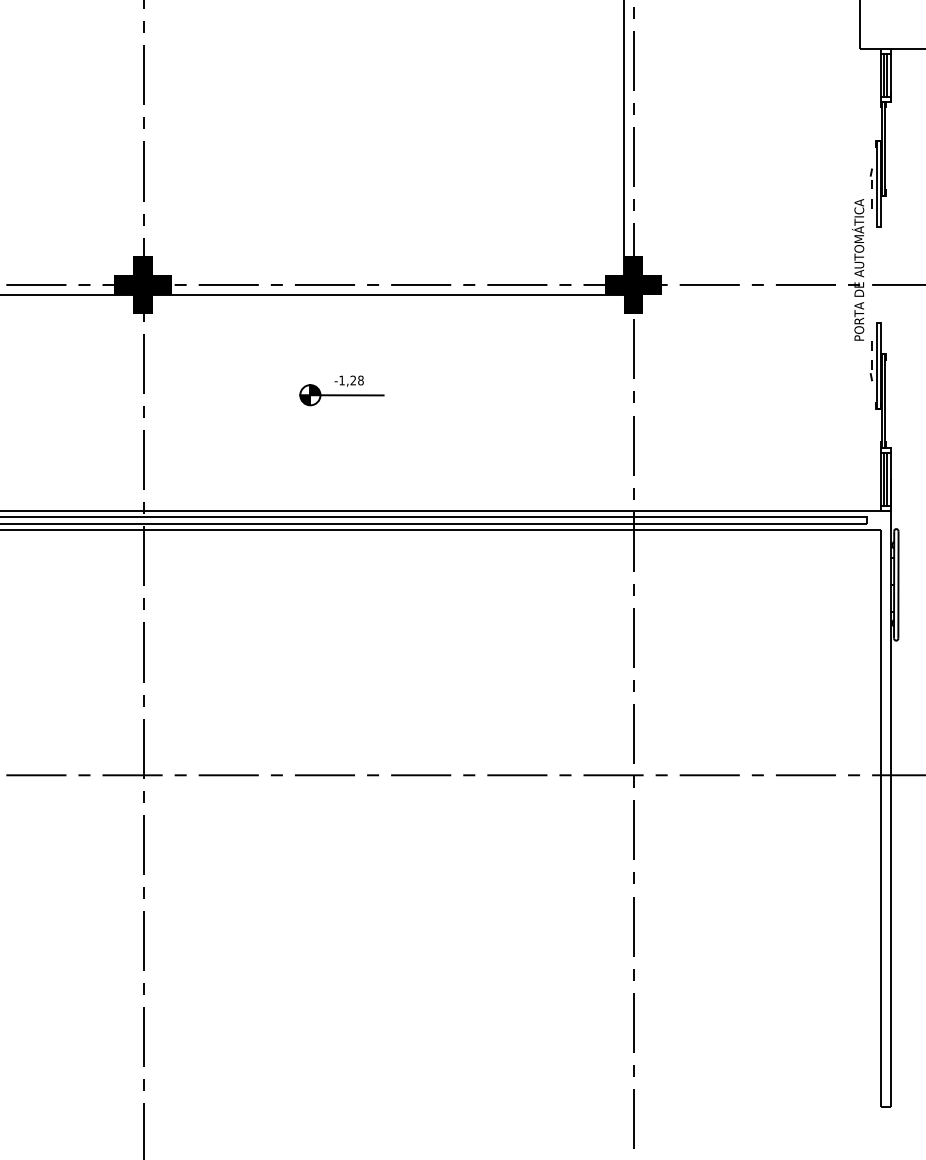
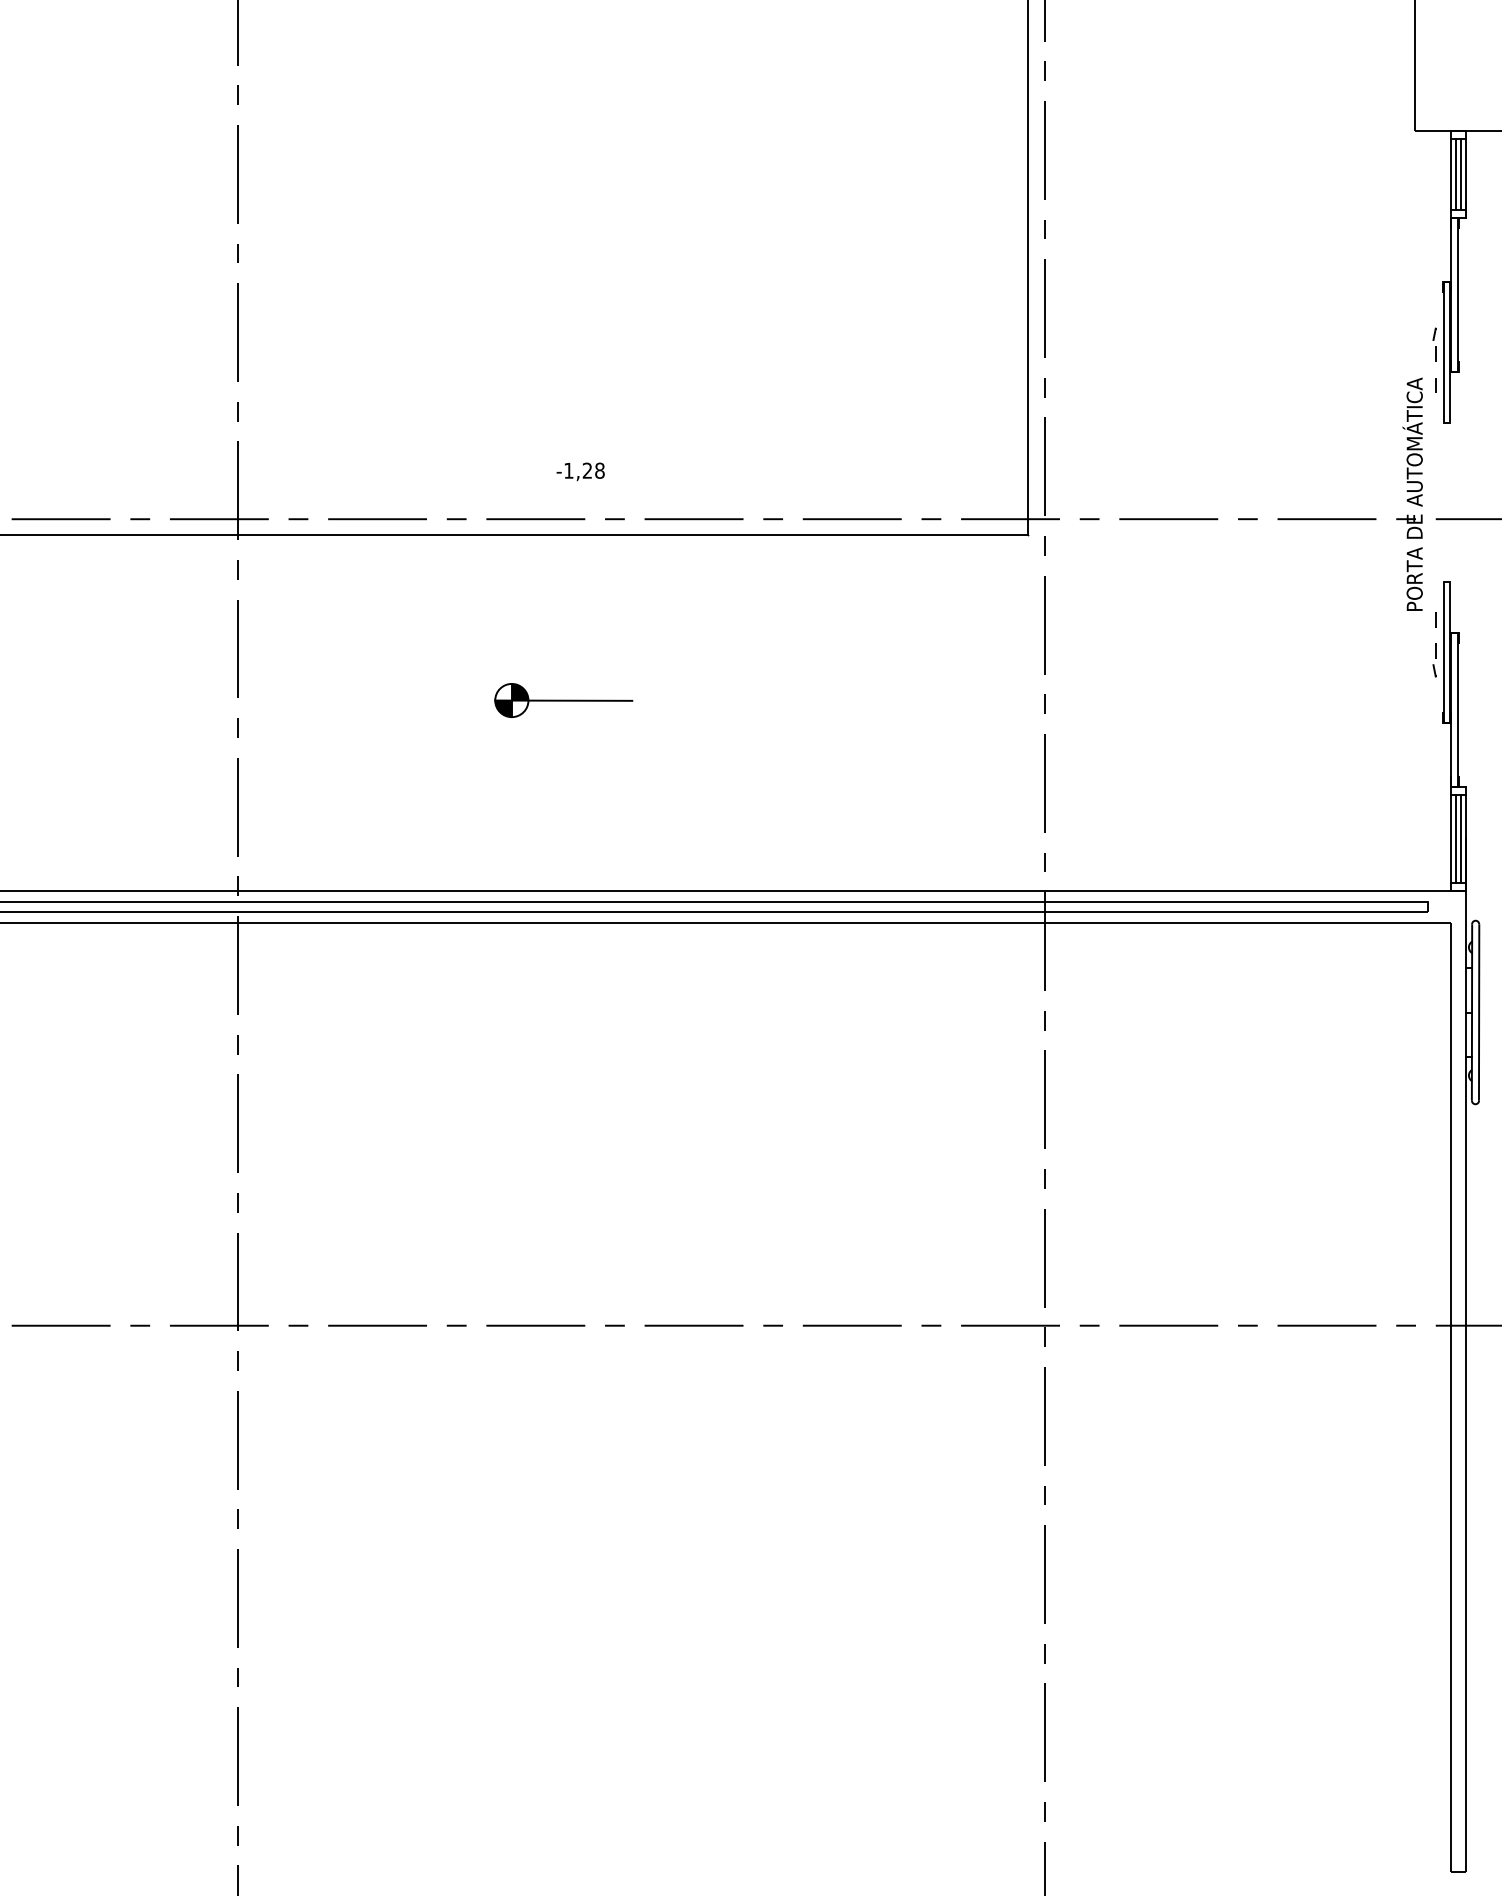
fill: (142, 284) -> (235, 518), removed
fill: (633, 284) -> (1043, 518), removed
text: (348, 380) -> (579, 470), moved

